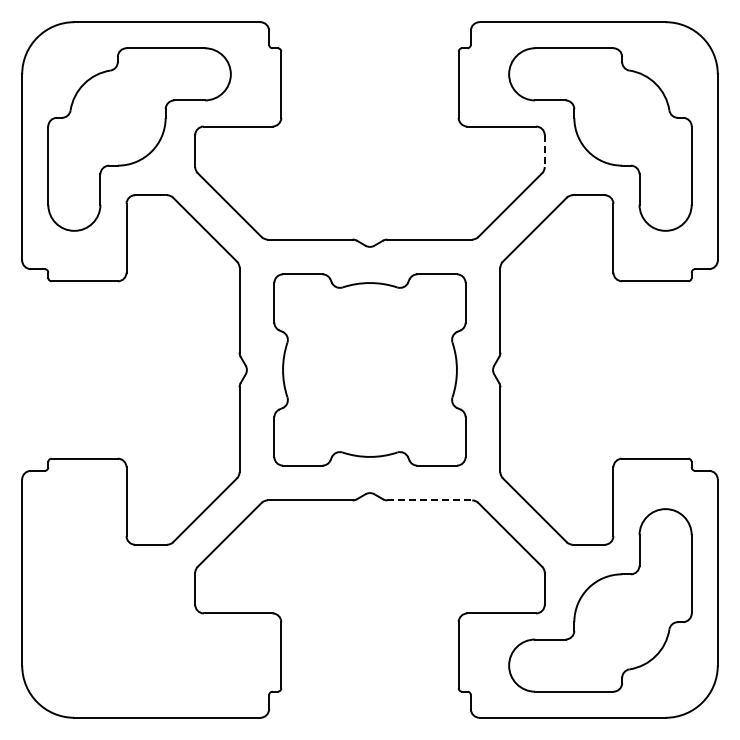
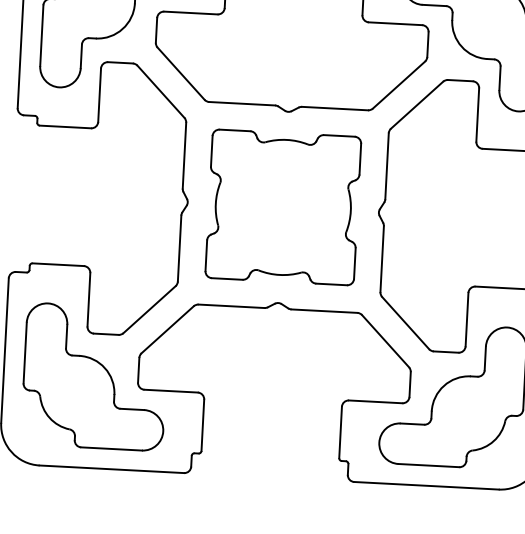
line: (544, 151) -> (427, 44), dashed -> solid
line: (430, 500) -> (325, 311), dashed -> solid
part: (139, 600) -> (94, 377), added

